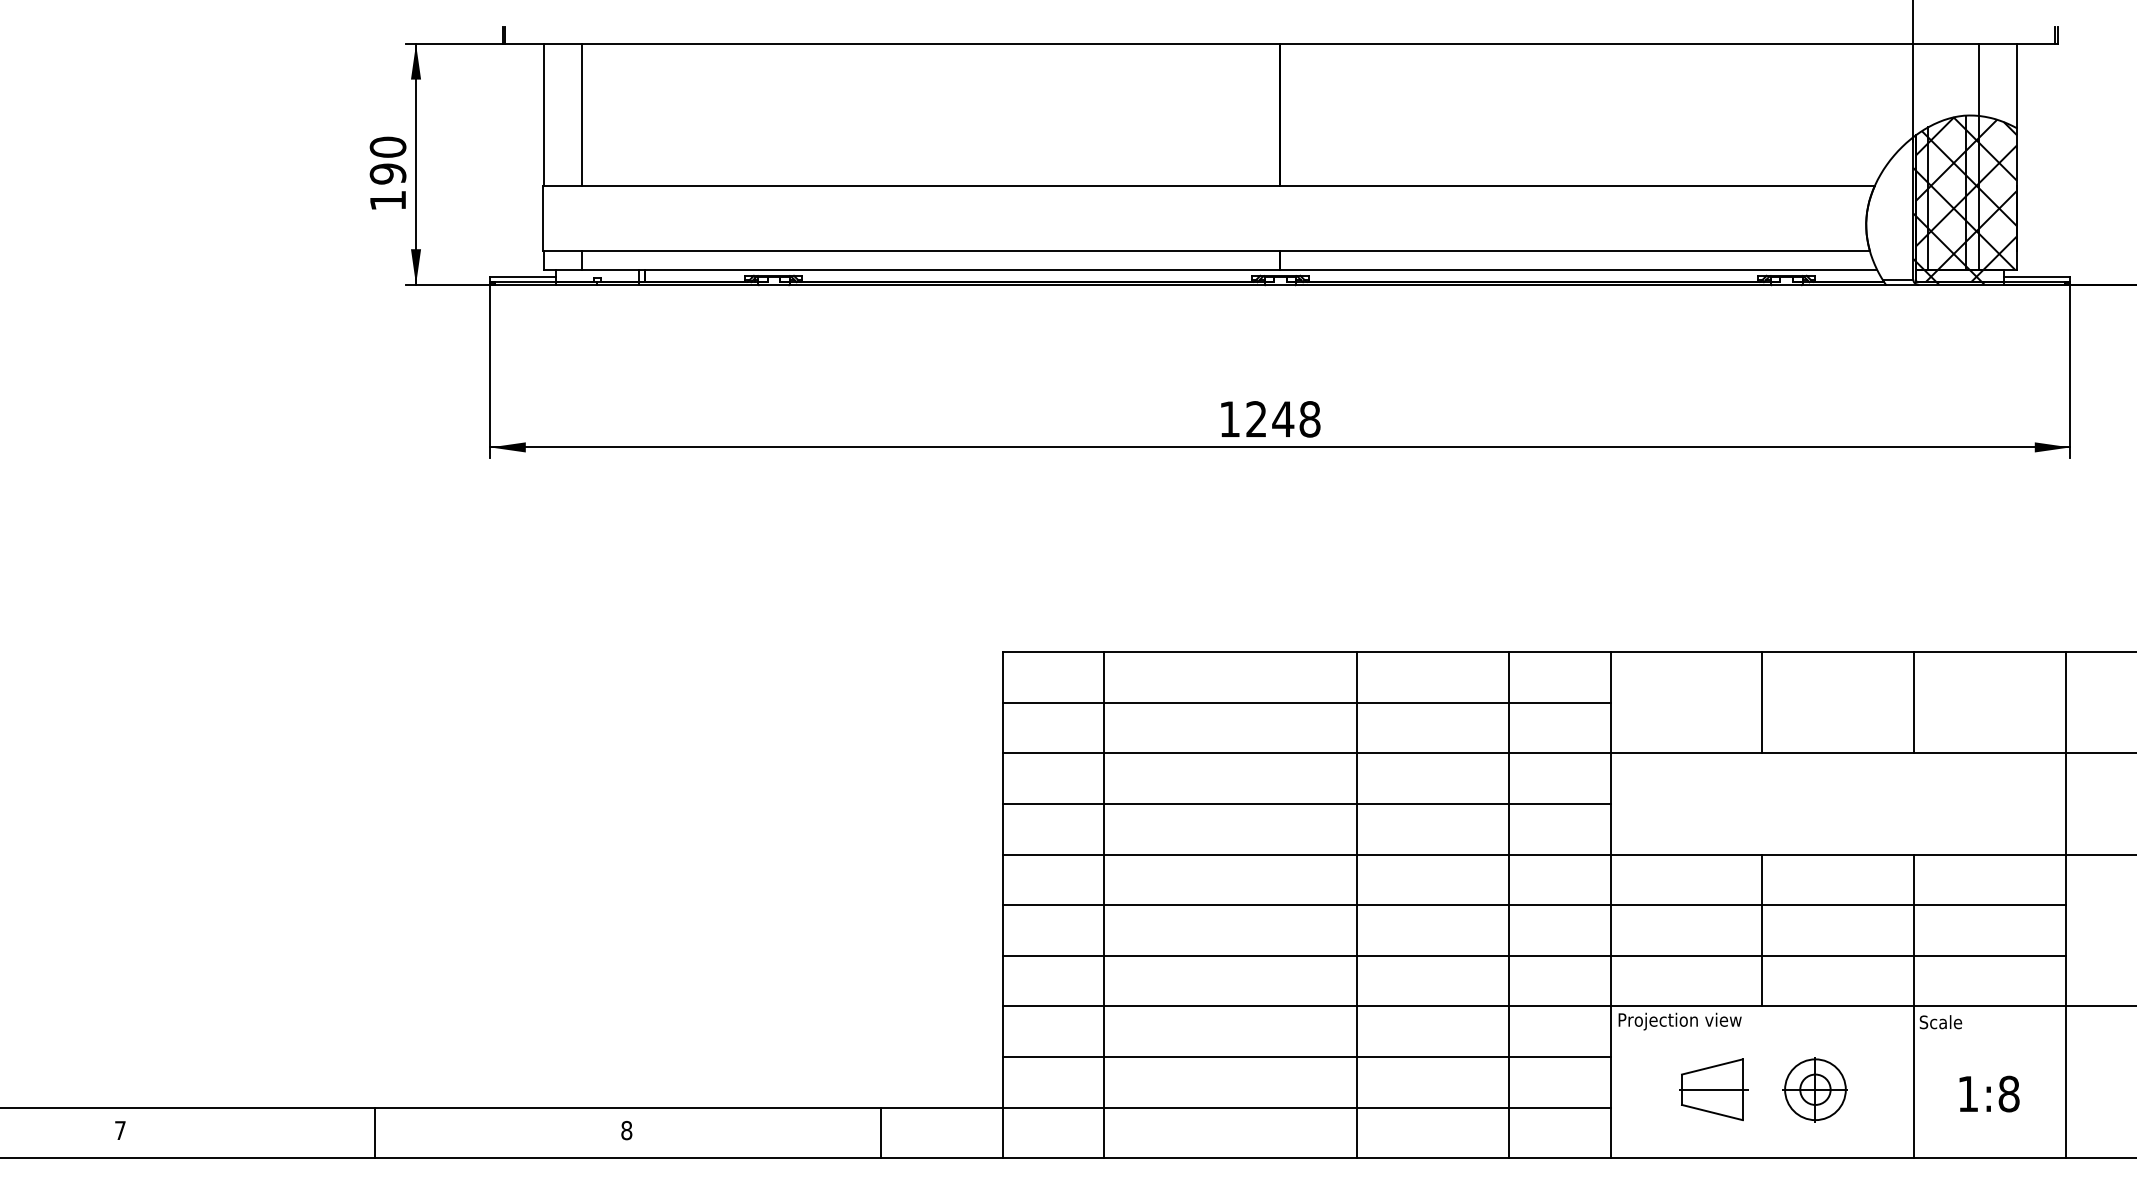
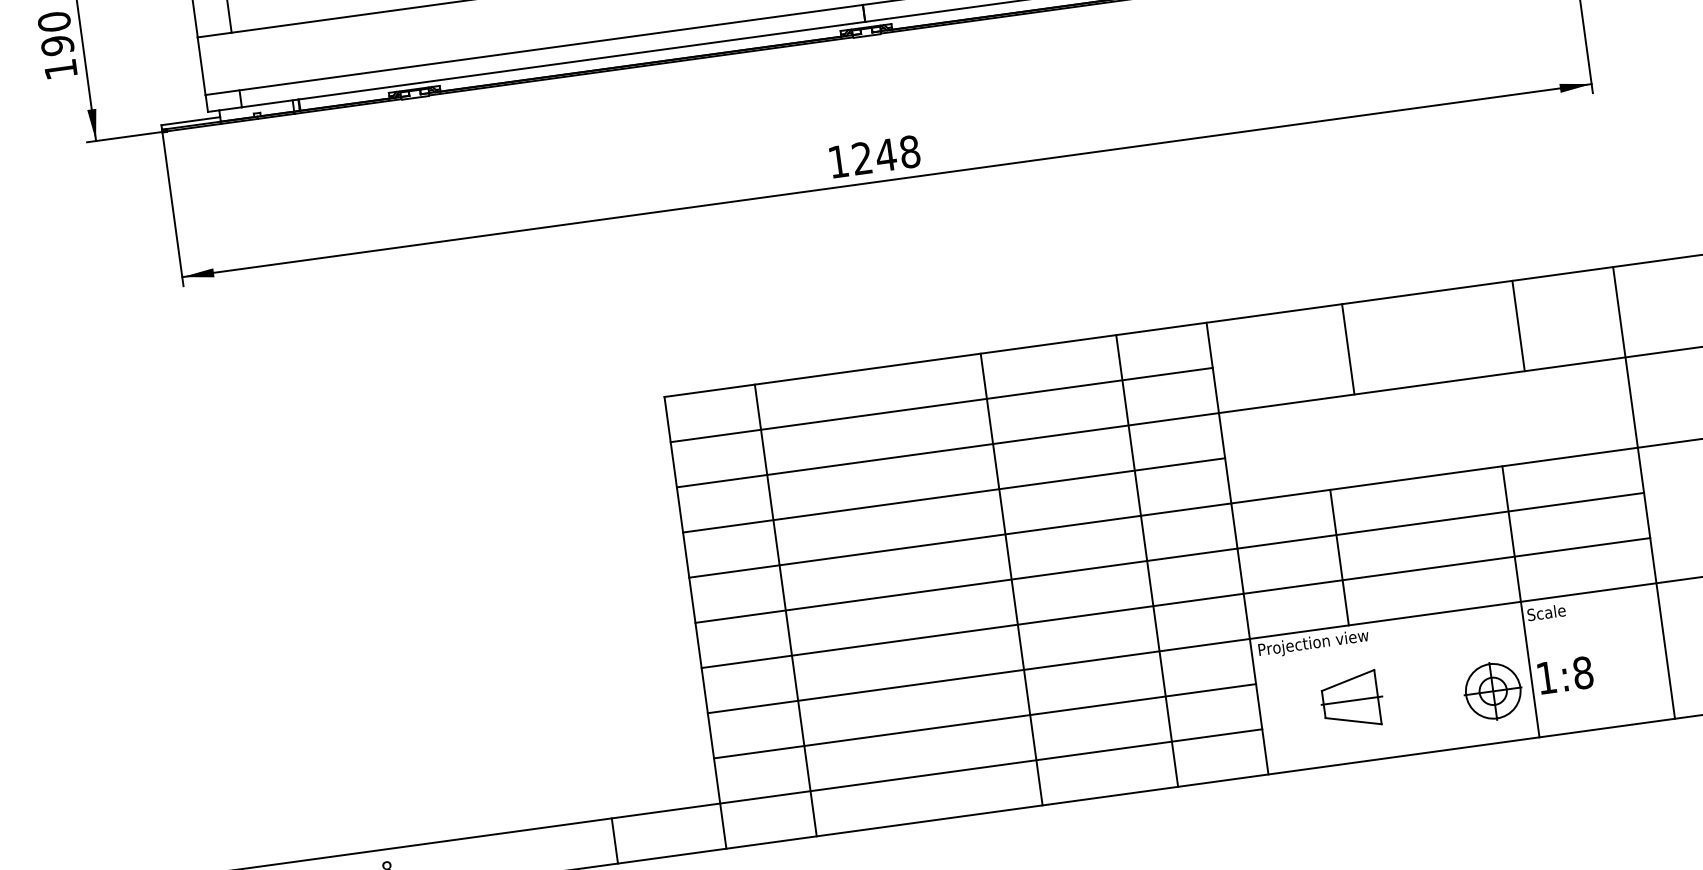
line: (1914, 702) -> (1518, 325), moved
line: (1762, 930) -> (1339, 557), moved
part: (1814, 1089) -> (1492, 691), moved
text: (1989, 1093) -> (1565, 674), moved

